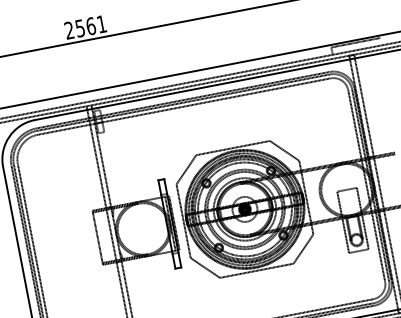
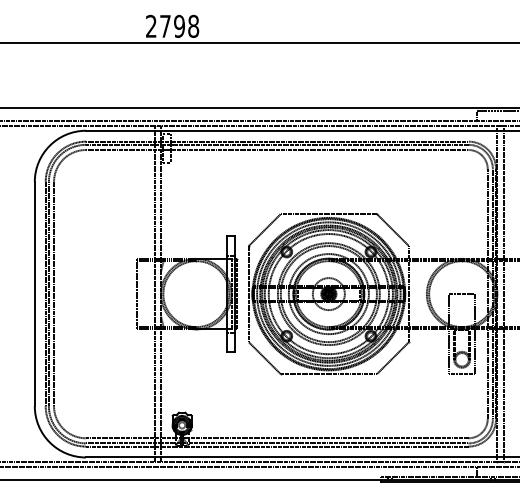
text: (90, 25) -> (179, 25), 2561 -> 2798

